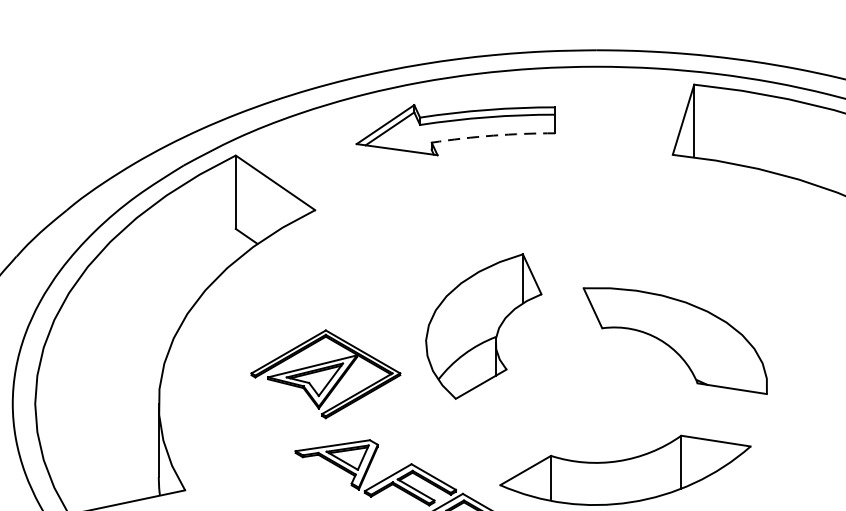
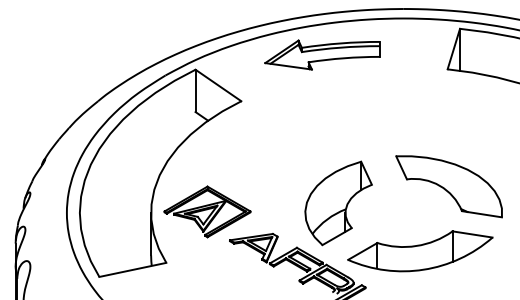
arc: (493, 136) -> (344, 58), dashed -> solid
part: (483, 326) -> (338, 203), moved
part: (674, 340) -> (448, 186), moved
part: (325, 373) -> (207, 211), moved

